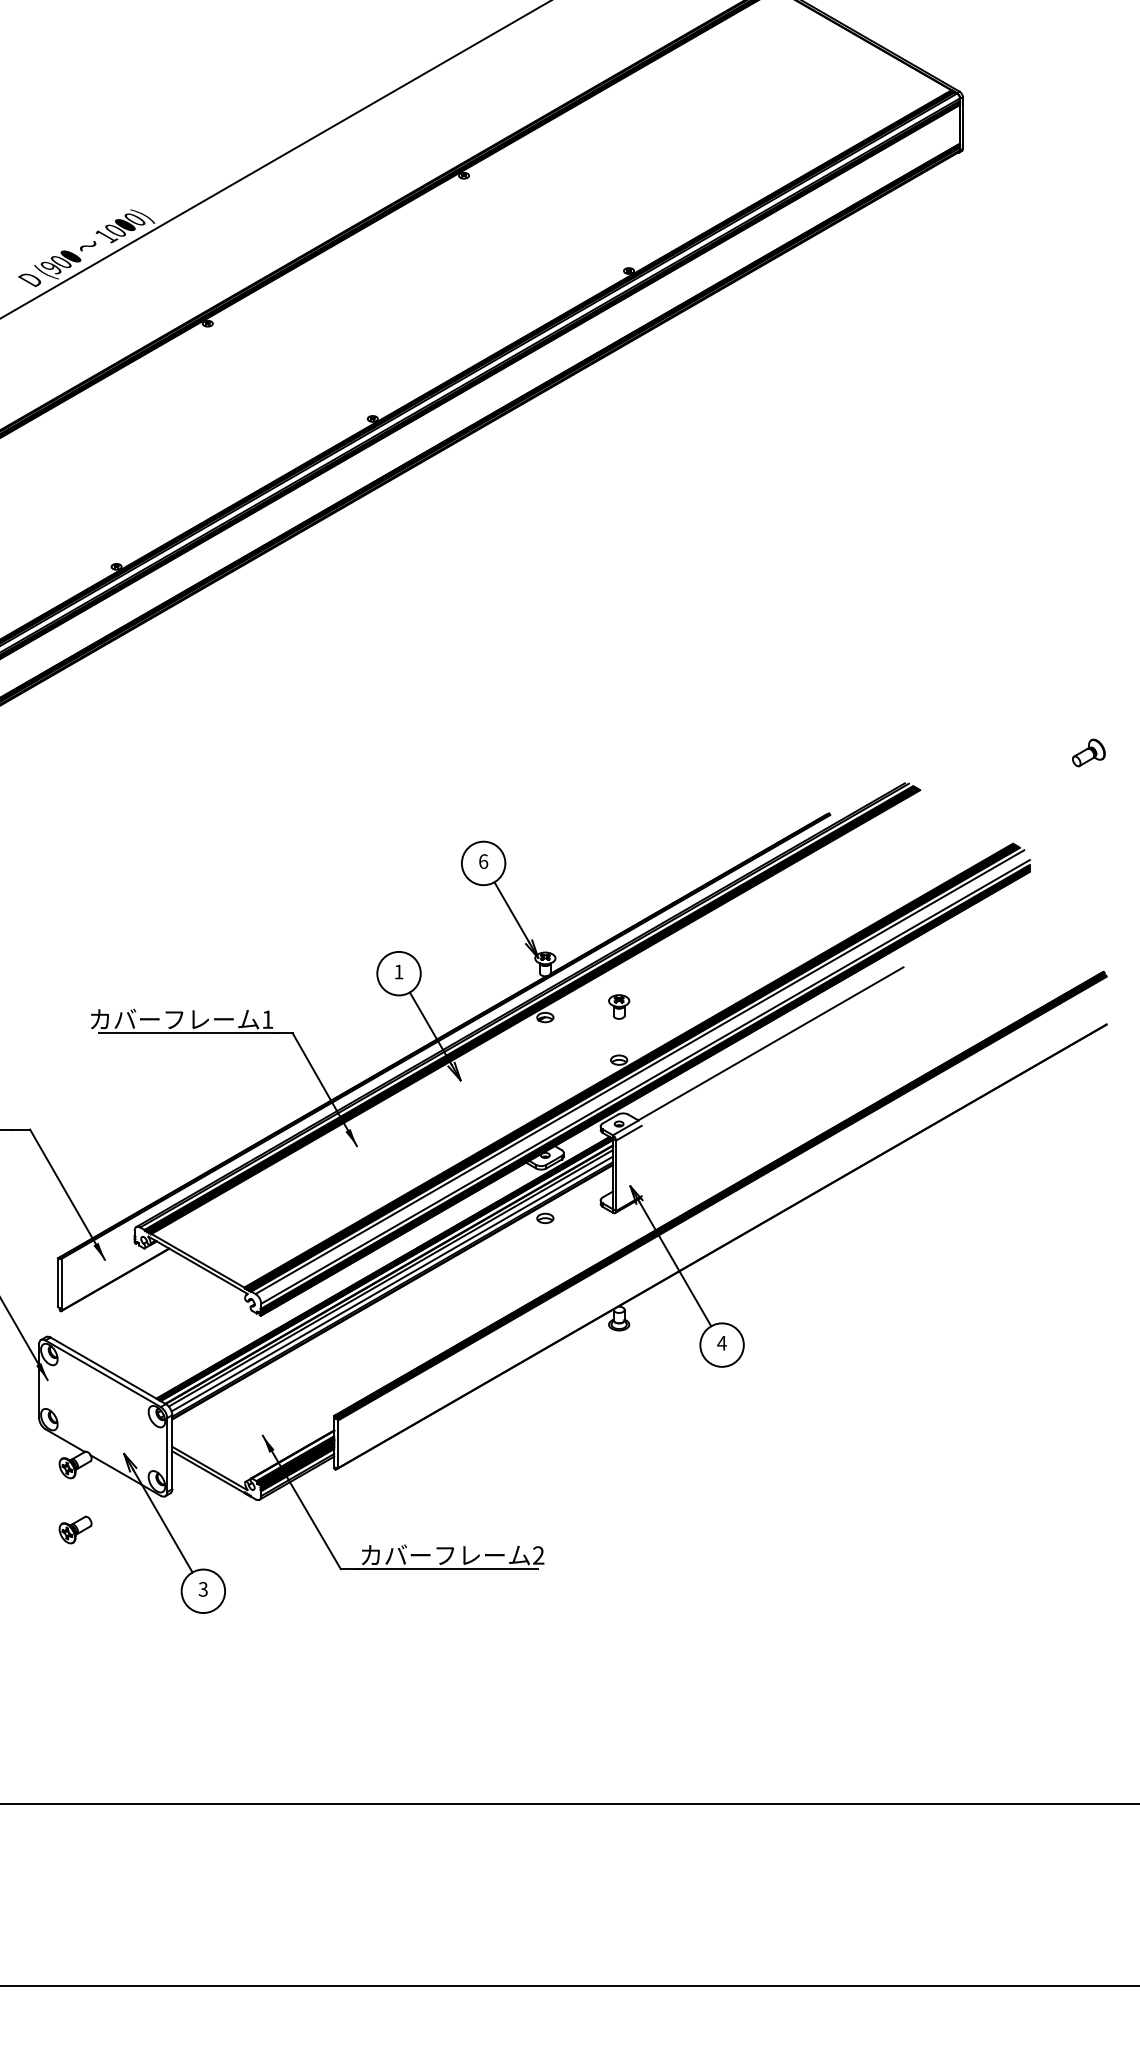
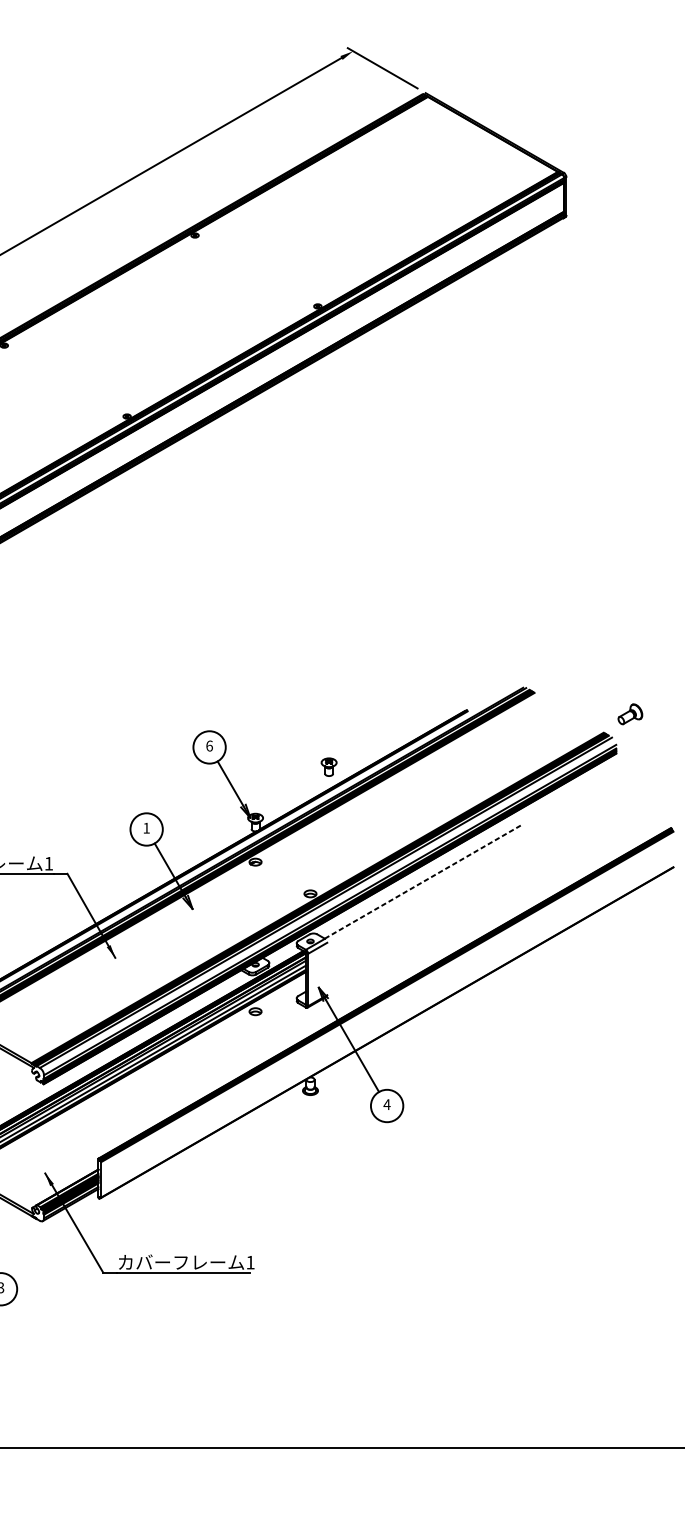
part: (1088, 752) -> (630, 713), moved
part: (619, 1006) -> (329, 766), moved
line: (771, 1043) -> (423, 881), solid -> dashed
text: (538, 1555) -> (250, 1262), 2 -> 1

